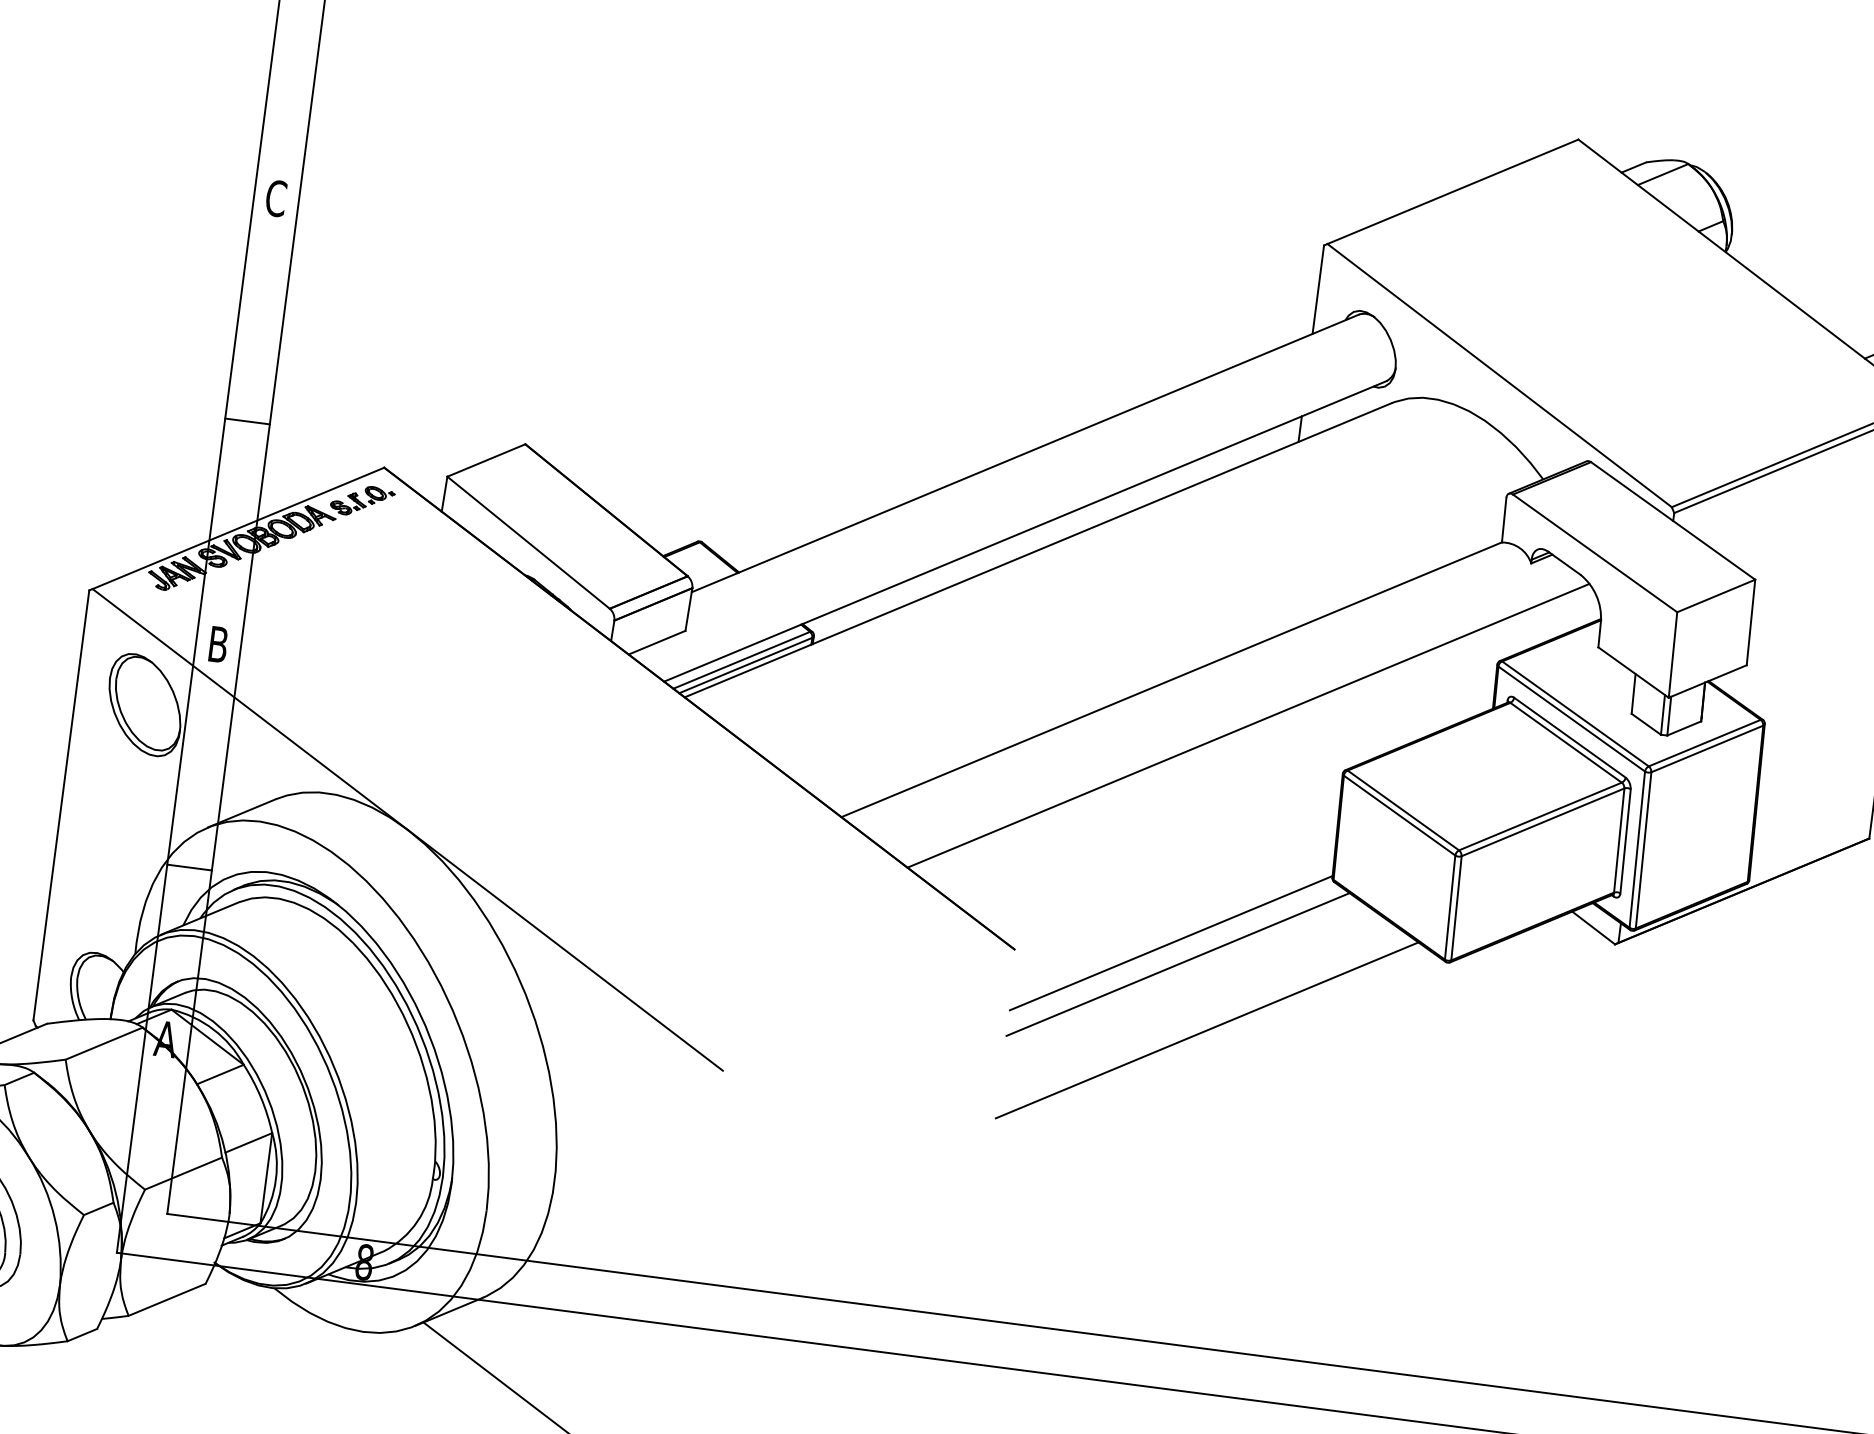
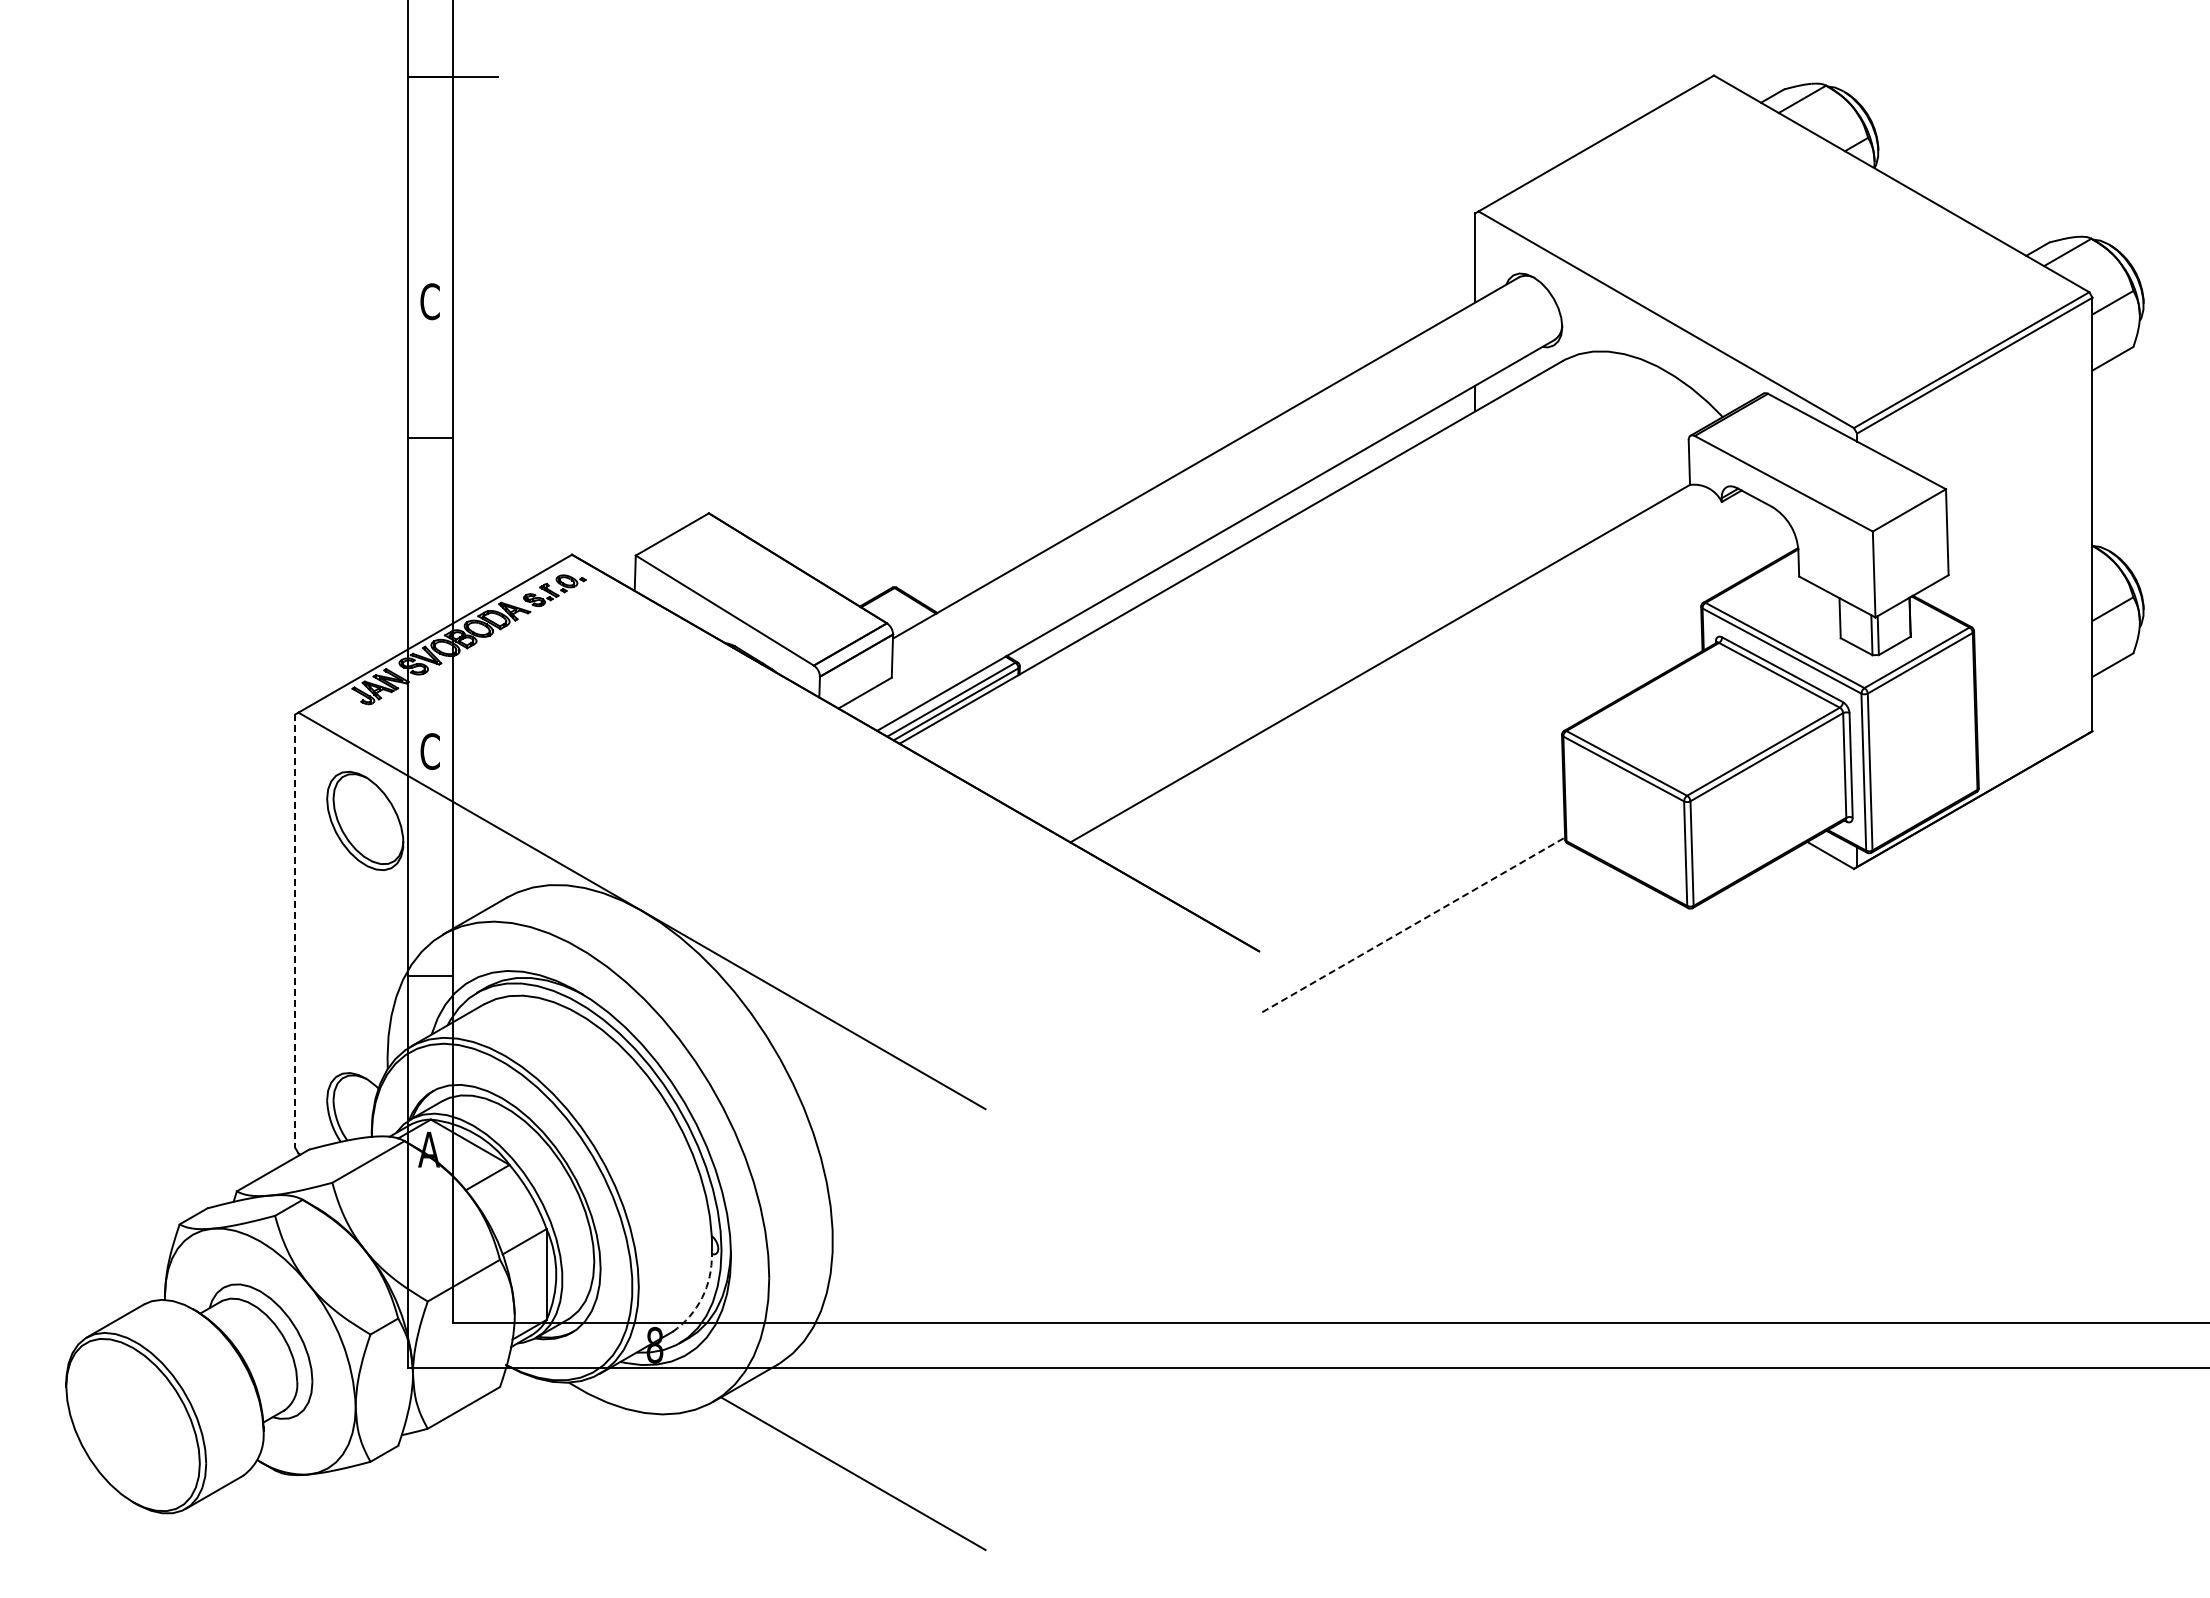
line: (247, 421) -> (430, 437), moved
text: (217, 644) -> (429, 751), B -> C
line: (1248, 724) -> (1462, 698), removed
line: (61, 805) -> (295, 931), solid -> dashed
line: (1171, 942) -> (1413, 924), solid -> dashed
line: (1178, 964) -> (1423, 945), removed
line: (1207, 1030) -> (1460, 1006), removed
arc: (417, 1221) -> (702, 1297), solid -> dashed

